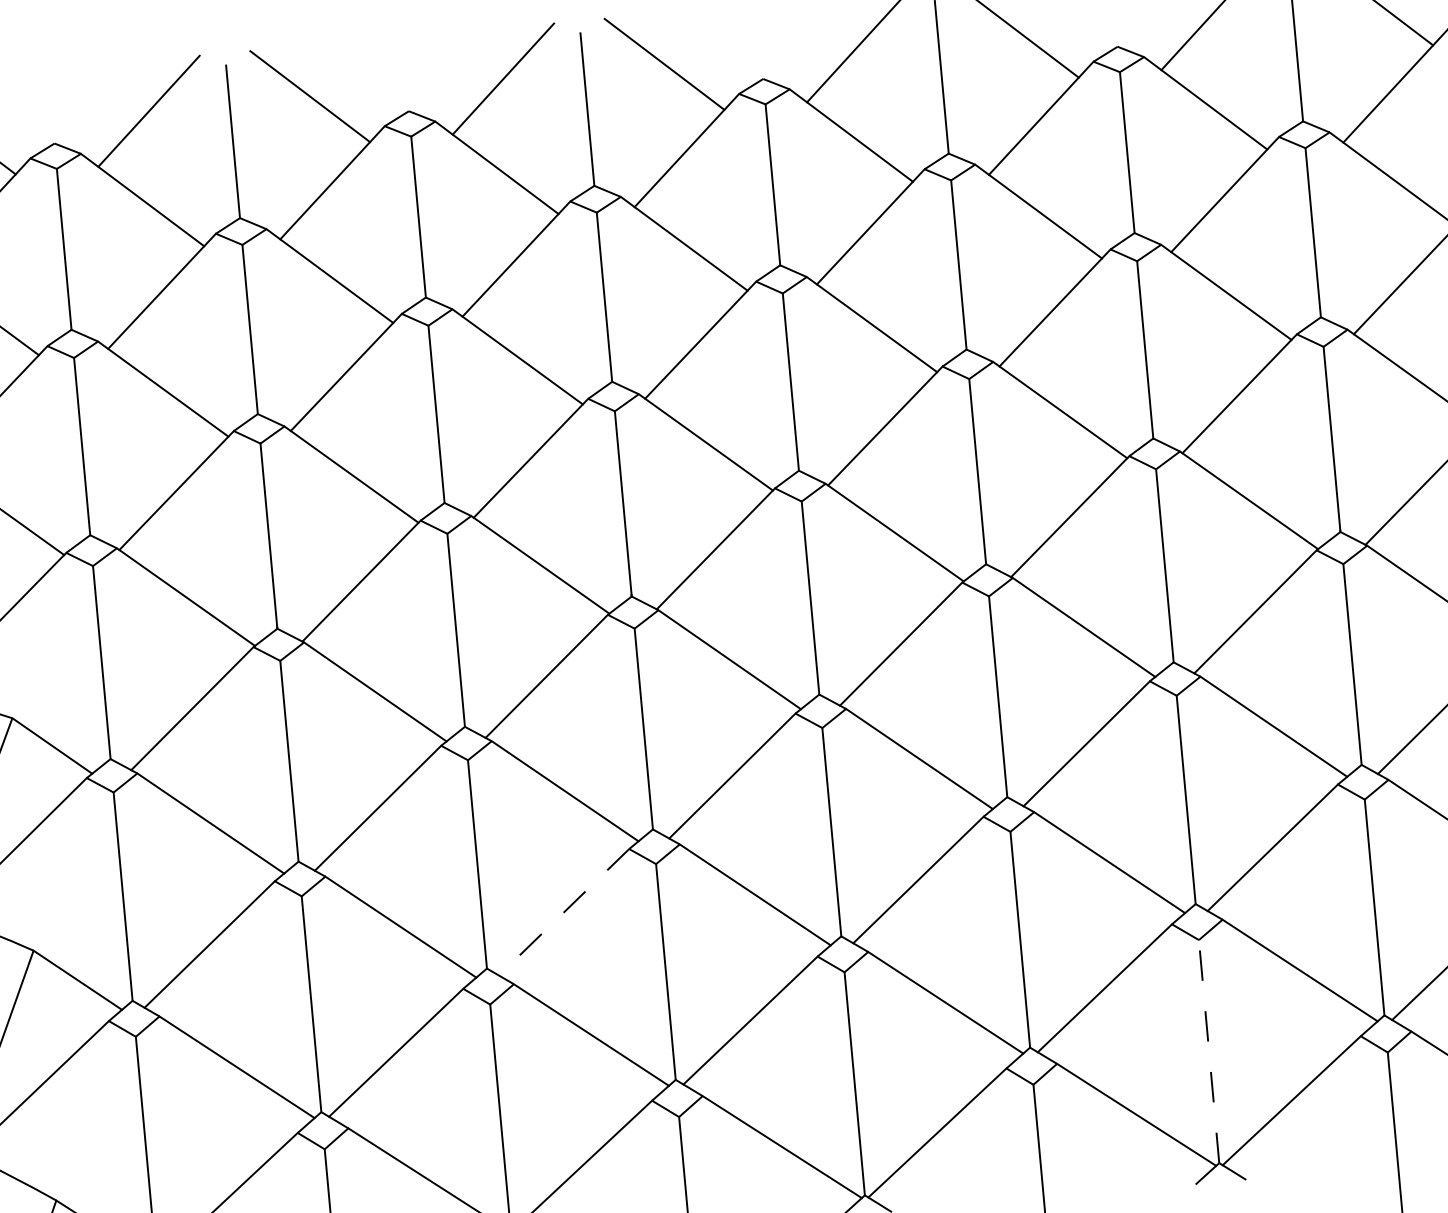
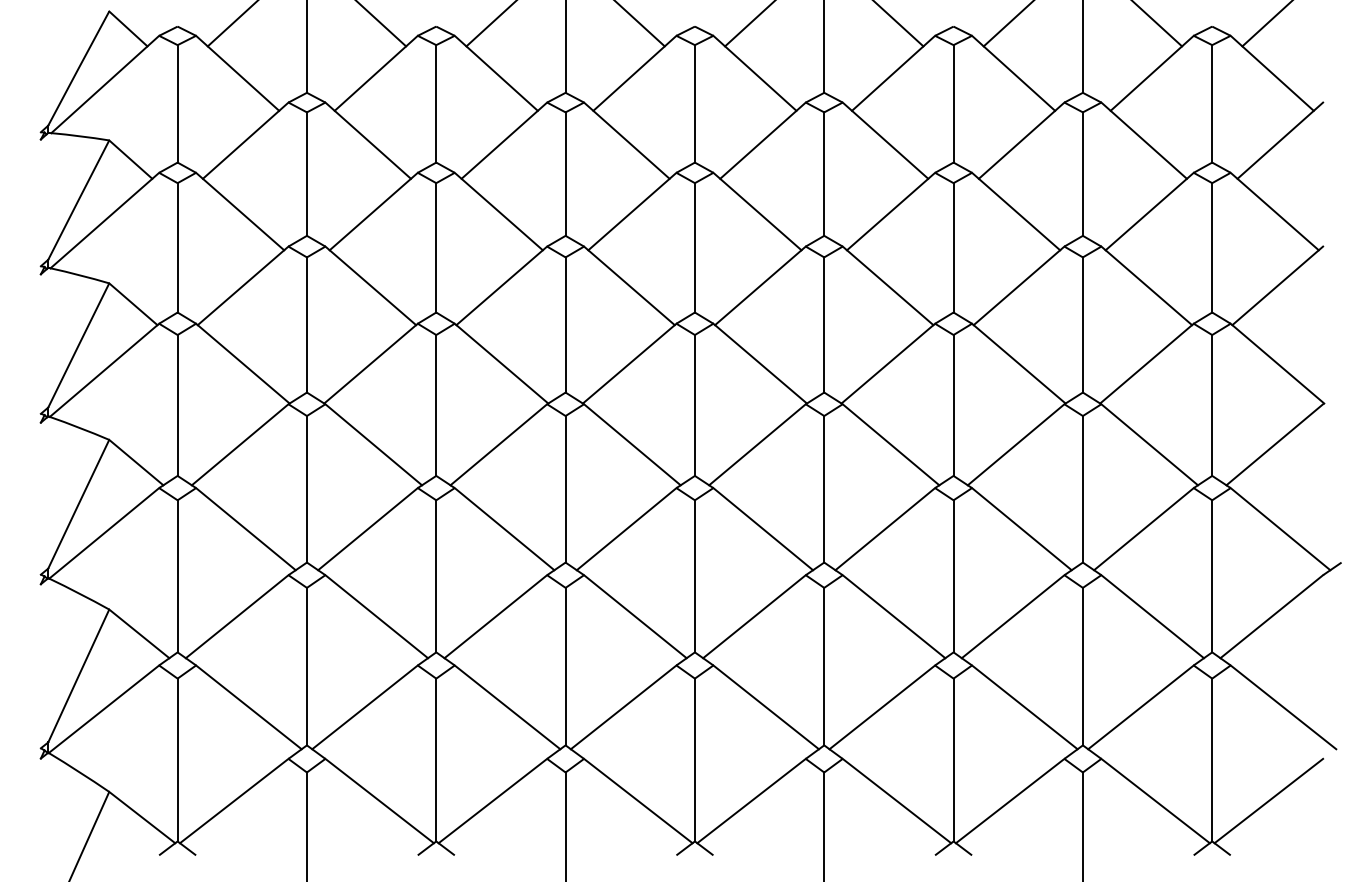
line: (563, 912) -> (495, 616), dashed -> solid
line: (1208, 1050) -> (953, 759), dashed -> solid

